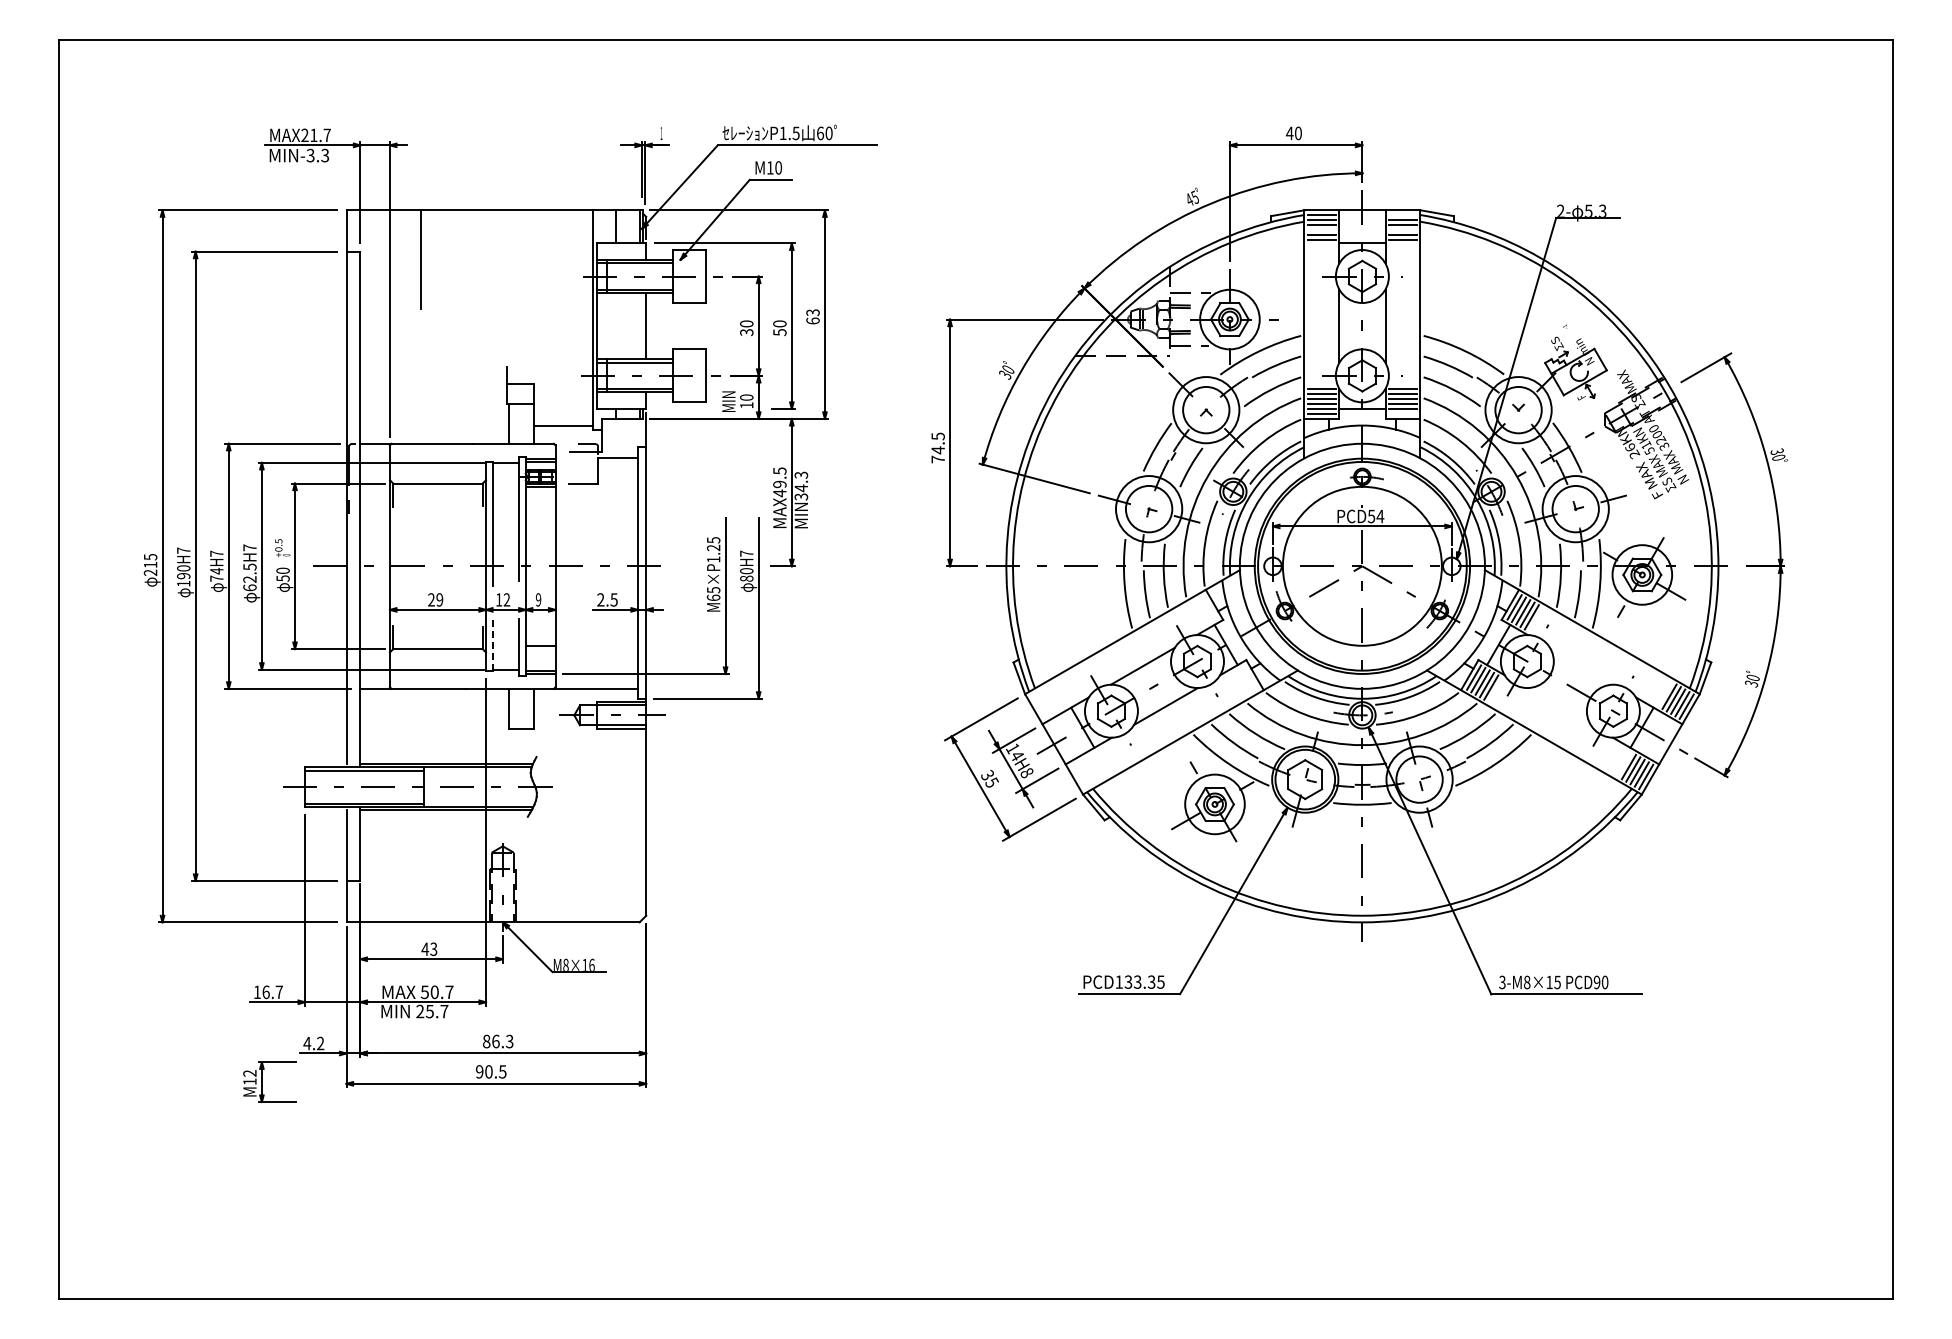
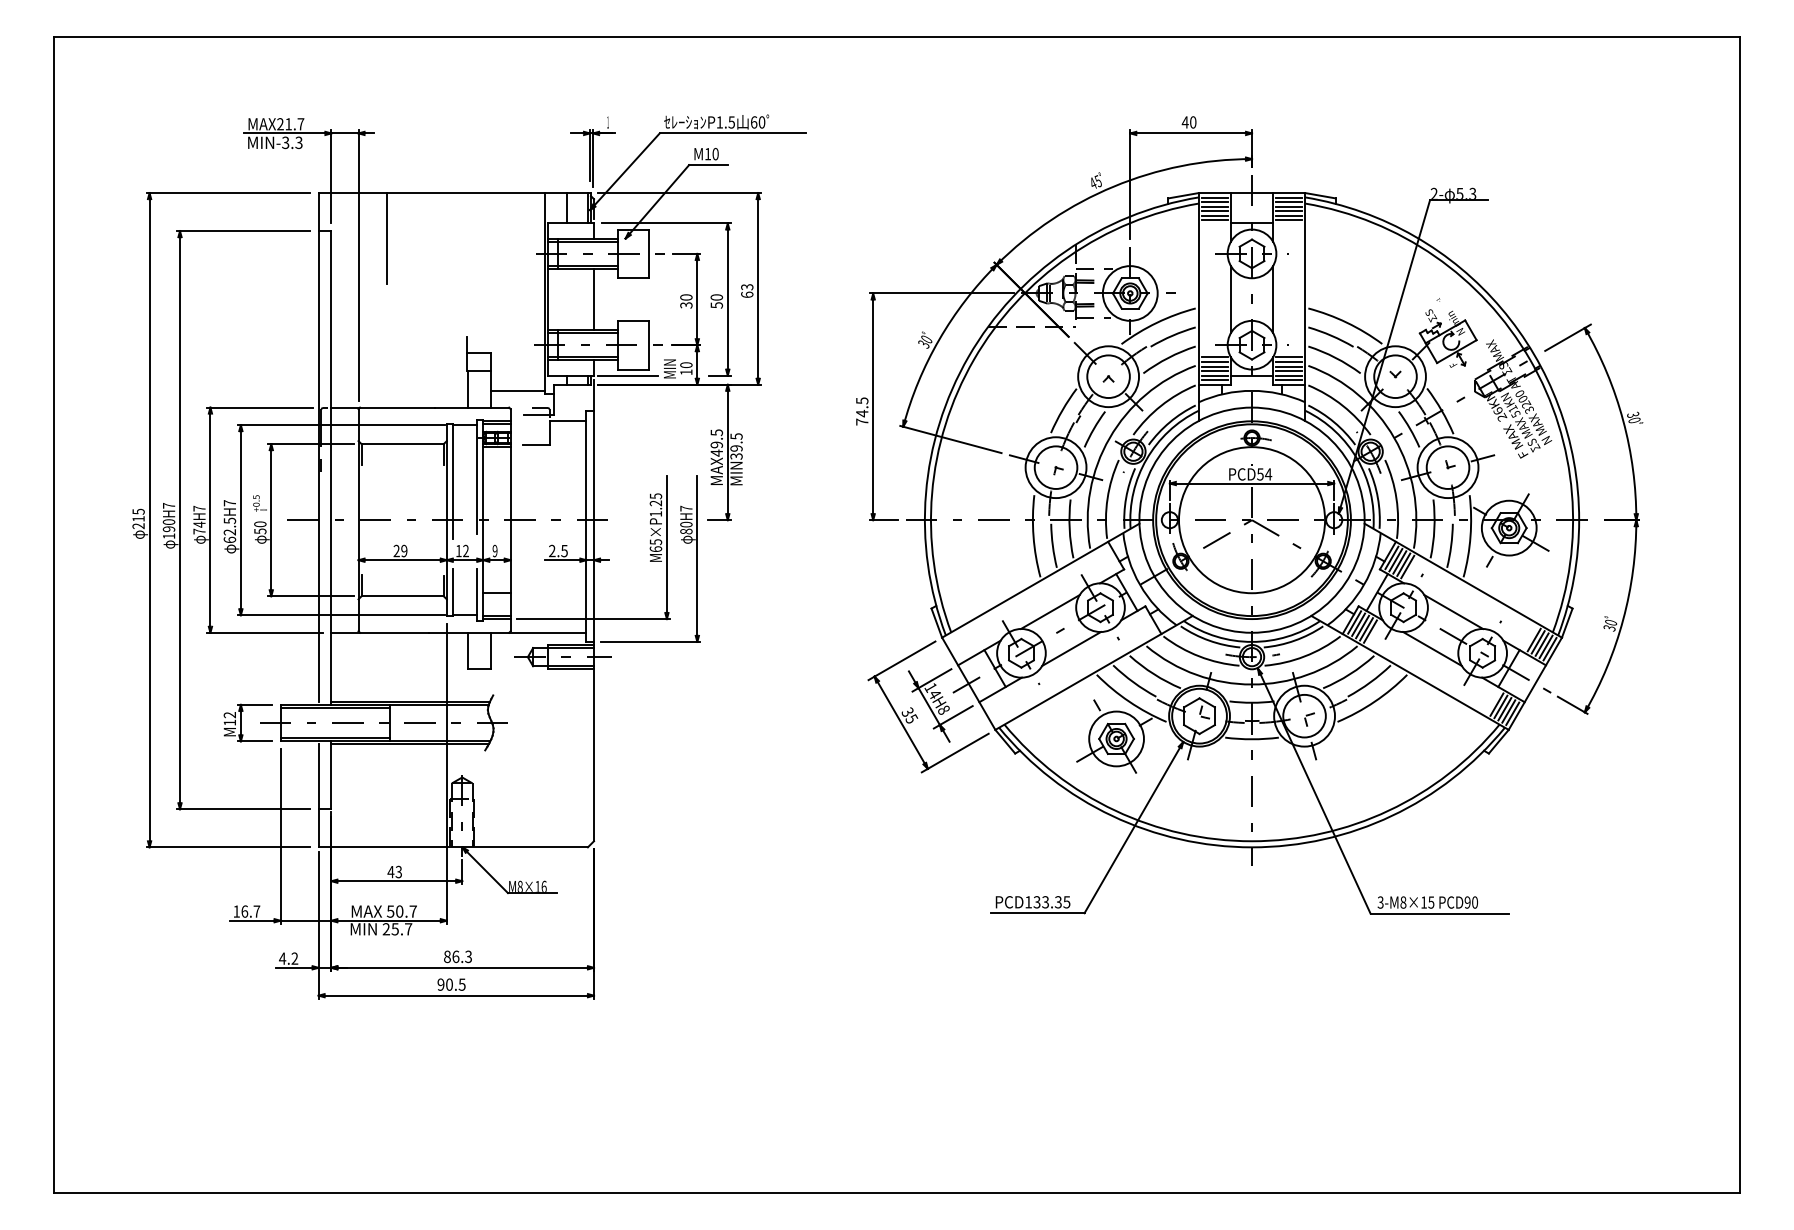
line: (1402, 215) -> (1288, 197), added
line: (1321, 230) -> (1214, 211), added
line: (1402, 230) -> (1288, 211), added
line: (683, 409) -> (628, 376), added
line: (1402, 413) -> (1288, 379), added
text: (801, 481) -> (736, 442), MIN34.3 -> MIN39.5
line: (492, 645) -> (452, 592), dashed -> solid
line: (1581, 665) -> (1453, 611), added
line: (1558, 706) -> (1432, 648), added
part: (262, 1081) -> (241, 722), moved

